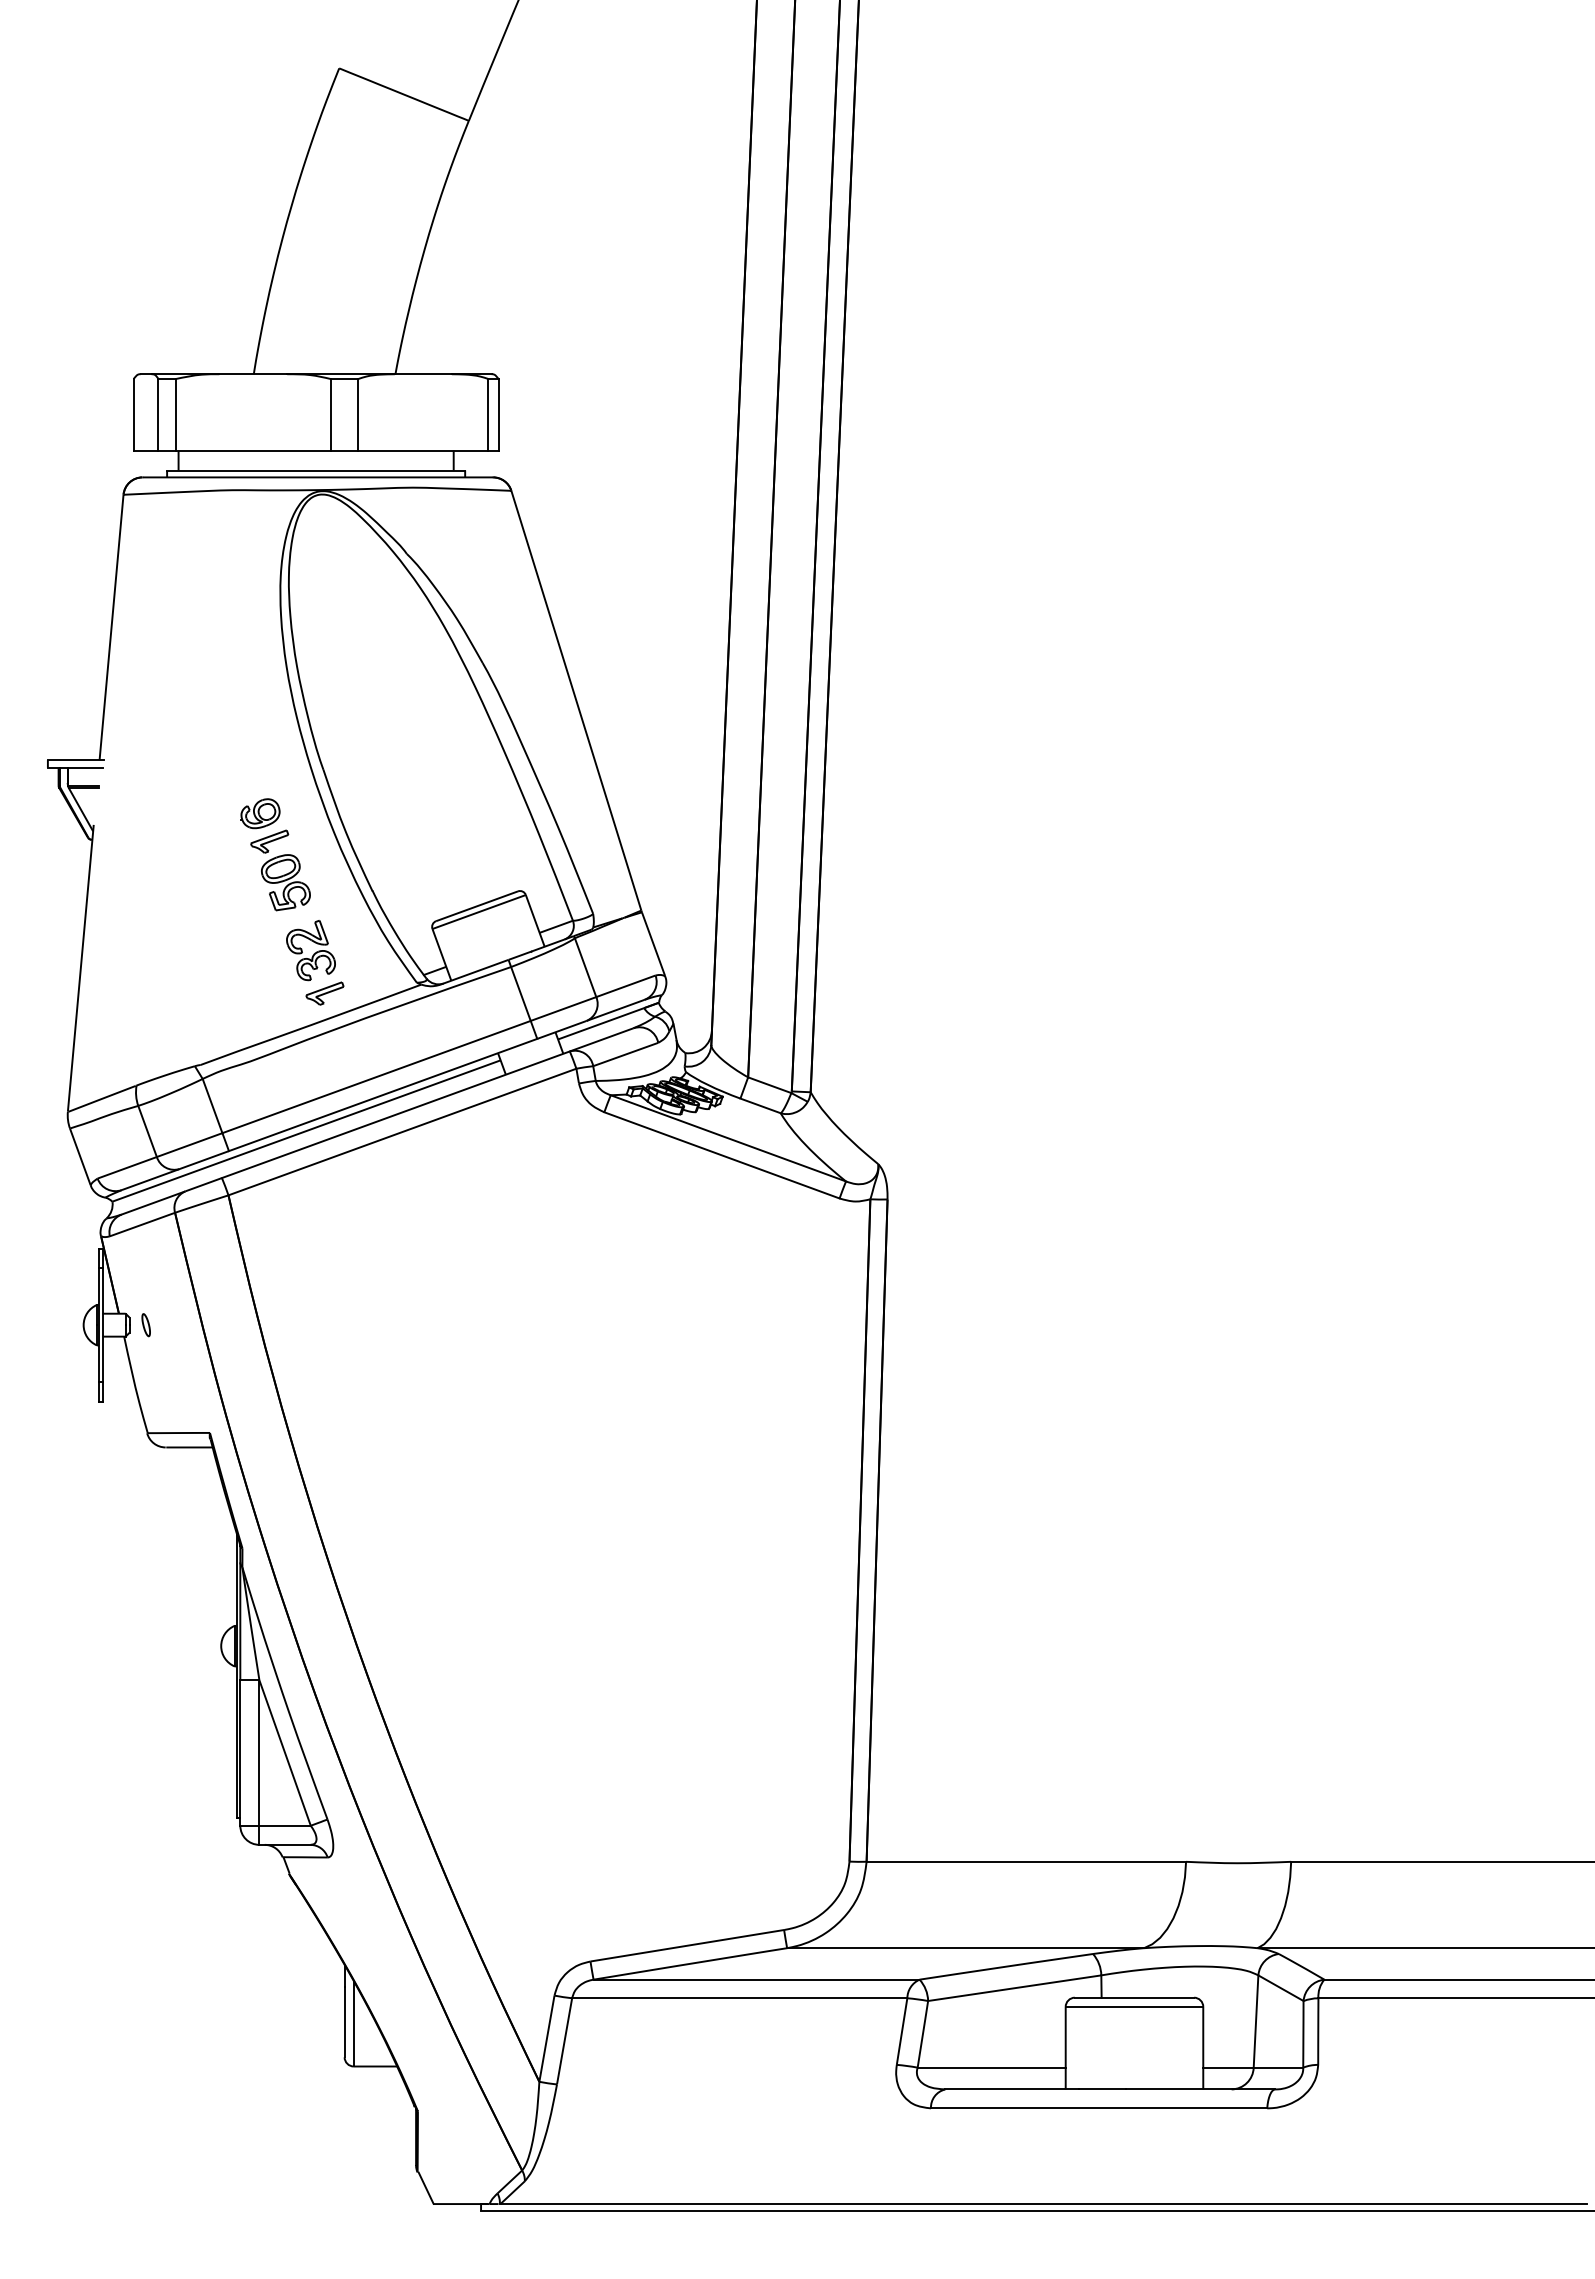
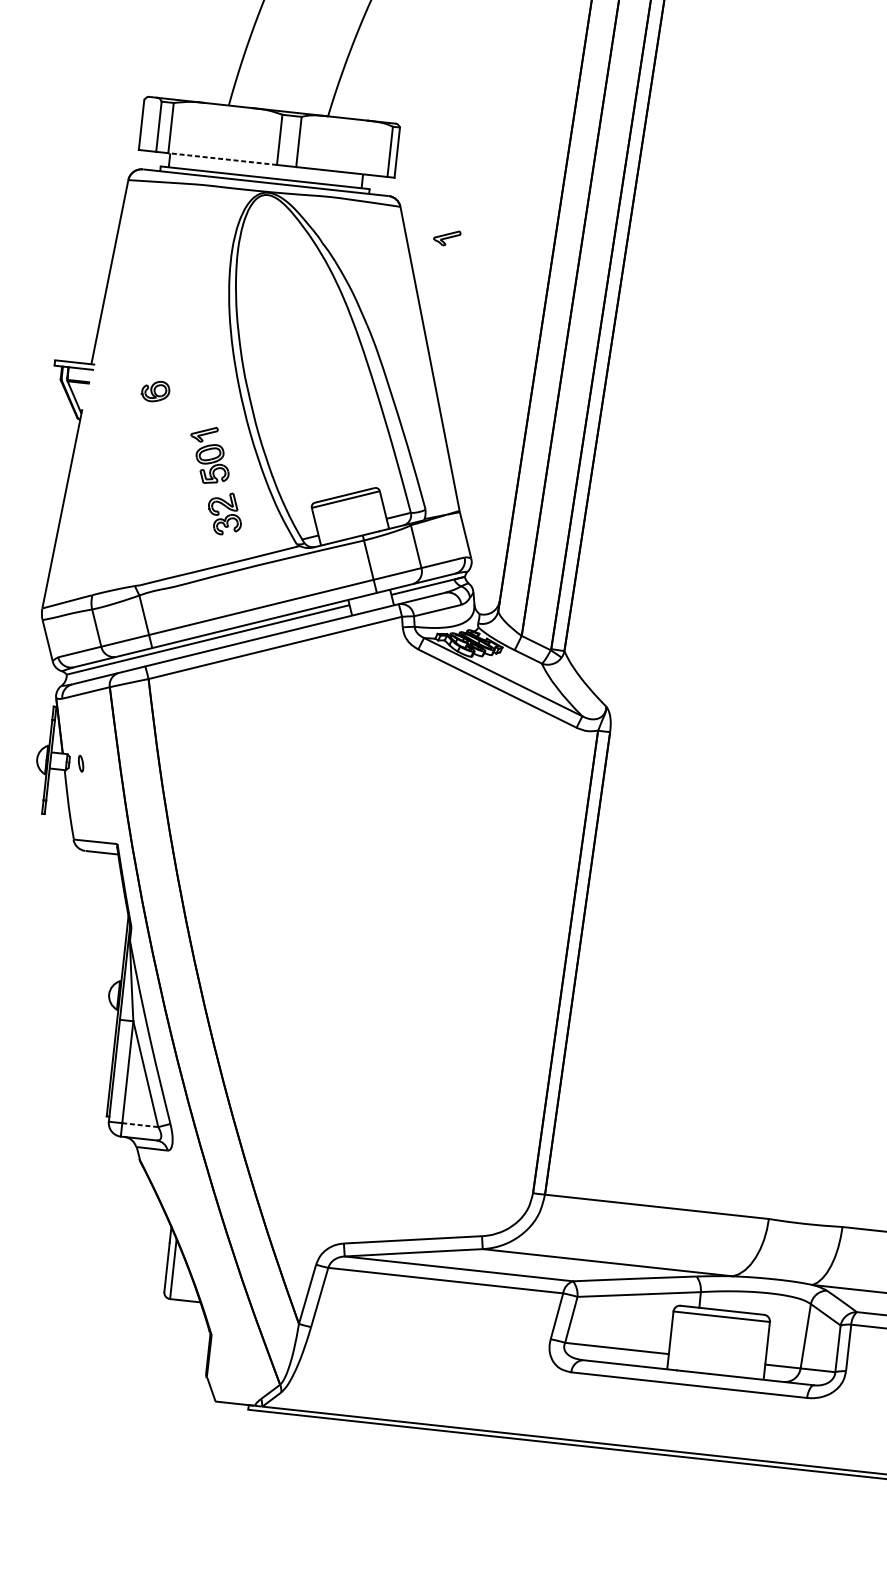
line: (253, 450) -> (222, 158), solid -> dashed
part: (260, 813) -> (155, 391), moved
part: (324, 993) -> (446, 237), moved
line: (285, 1825) -> (140, 1124), solid -> dashed

